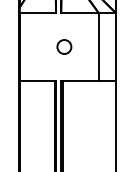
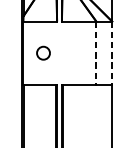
circle: (64, 46) -> (43, 52), moved
line: (98, 47) -> (96, 53), solid -> dashed
line: (115, 47) -> (112, 53), solid -> dashed

